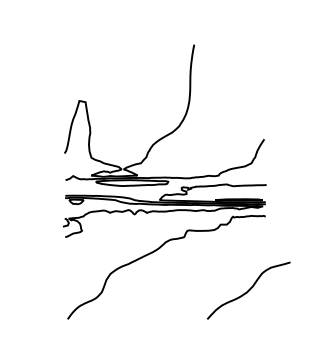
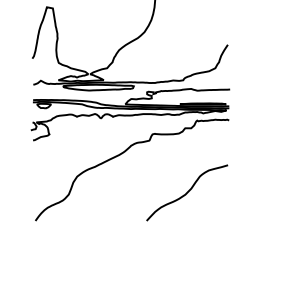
curve: (248, 290) -> (186, 192), moved

